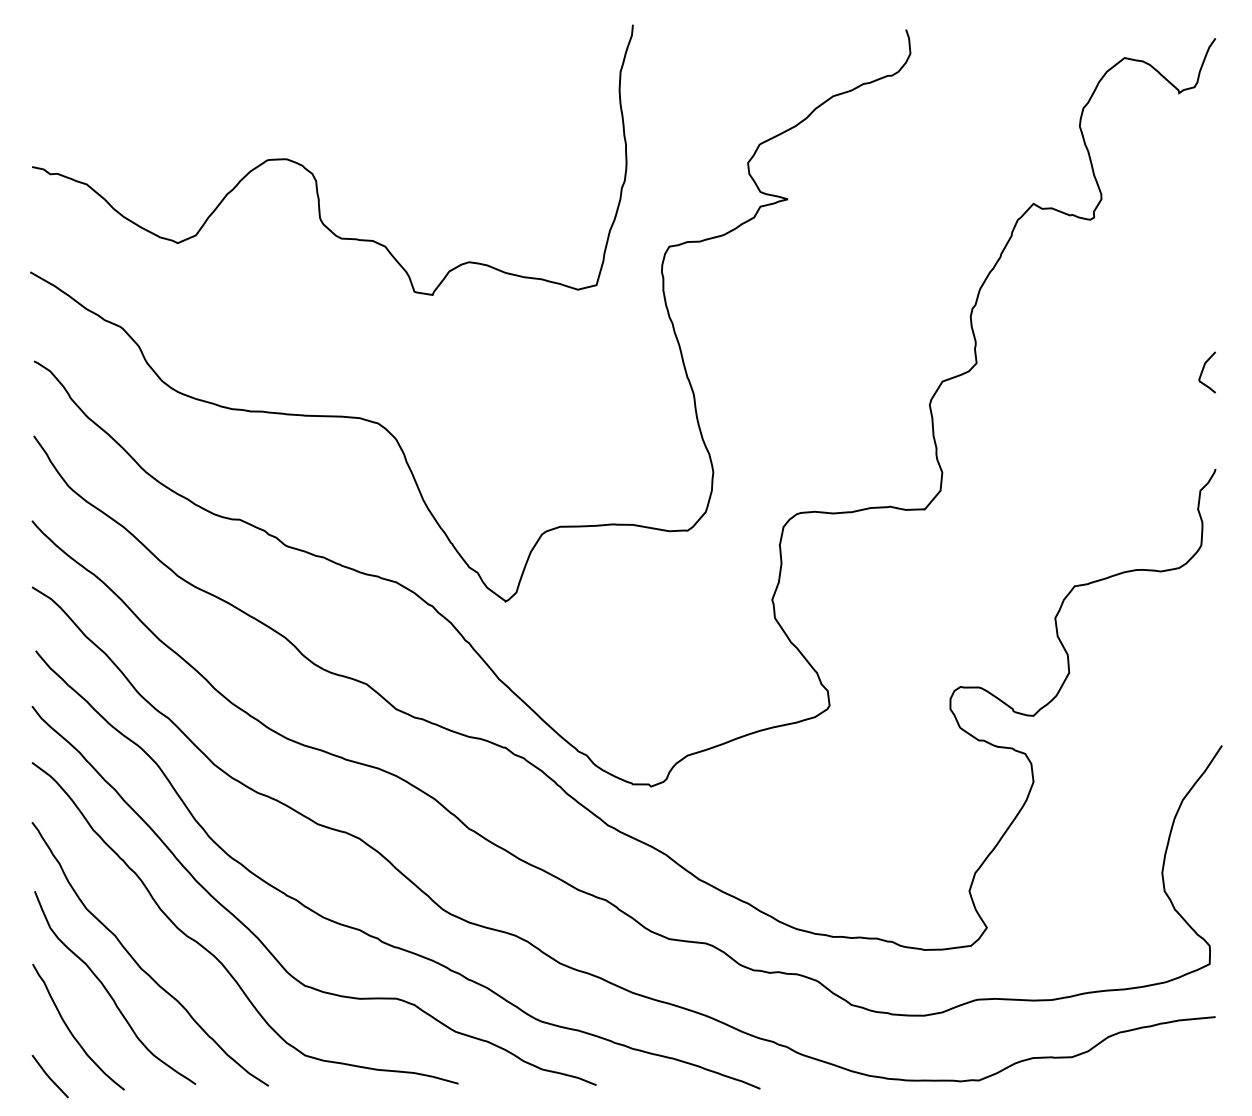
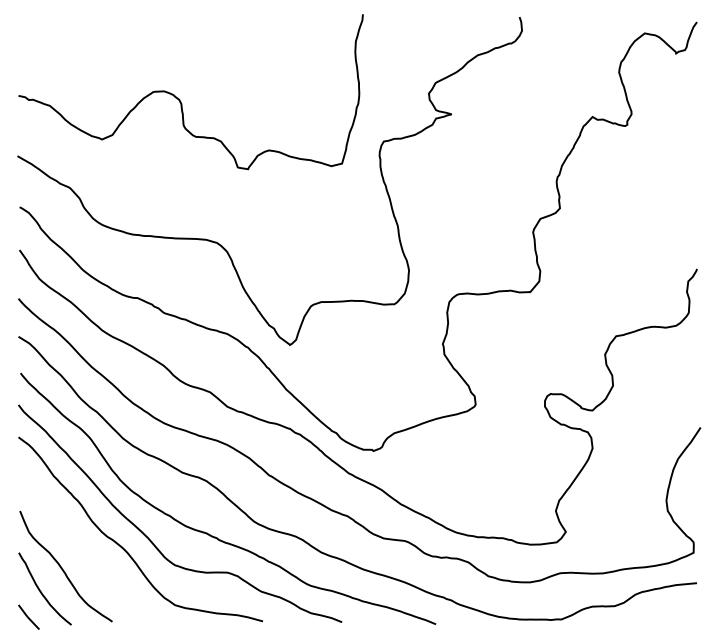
curve: (1204, 372) -> (690, 213), removed
curve: (138, 961) -> (79, 551), removed

